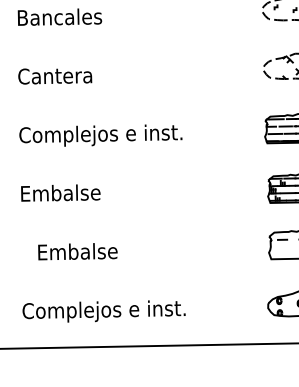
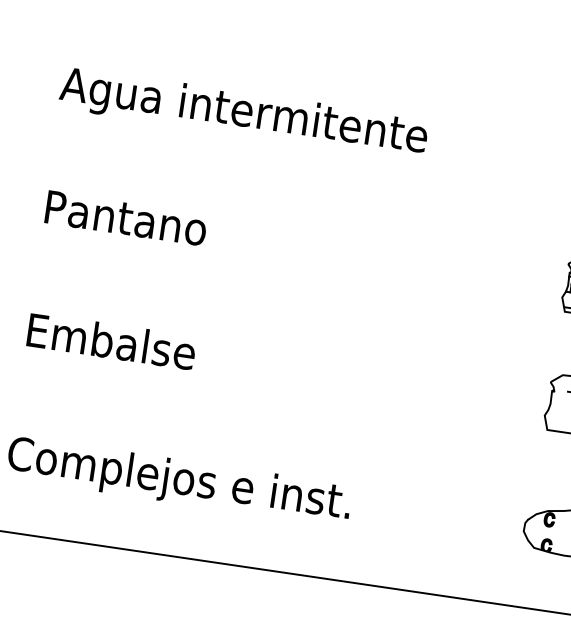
text: (105, 135) -> (243, 113), Complejos e inst. -> Agua intermitente
text: (61, 192) -> (131, 217), Embalse -> Pantano
text: (77, 251) -> (110, 340), moved

